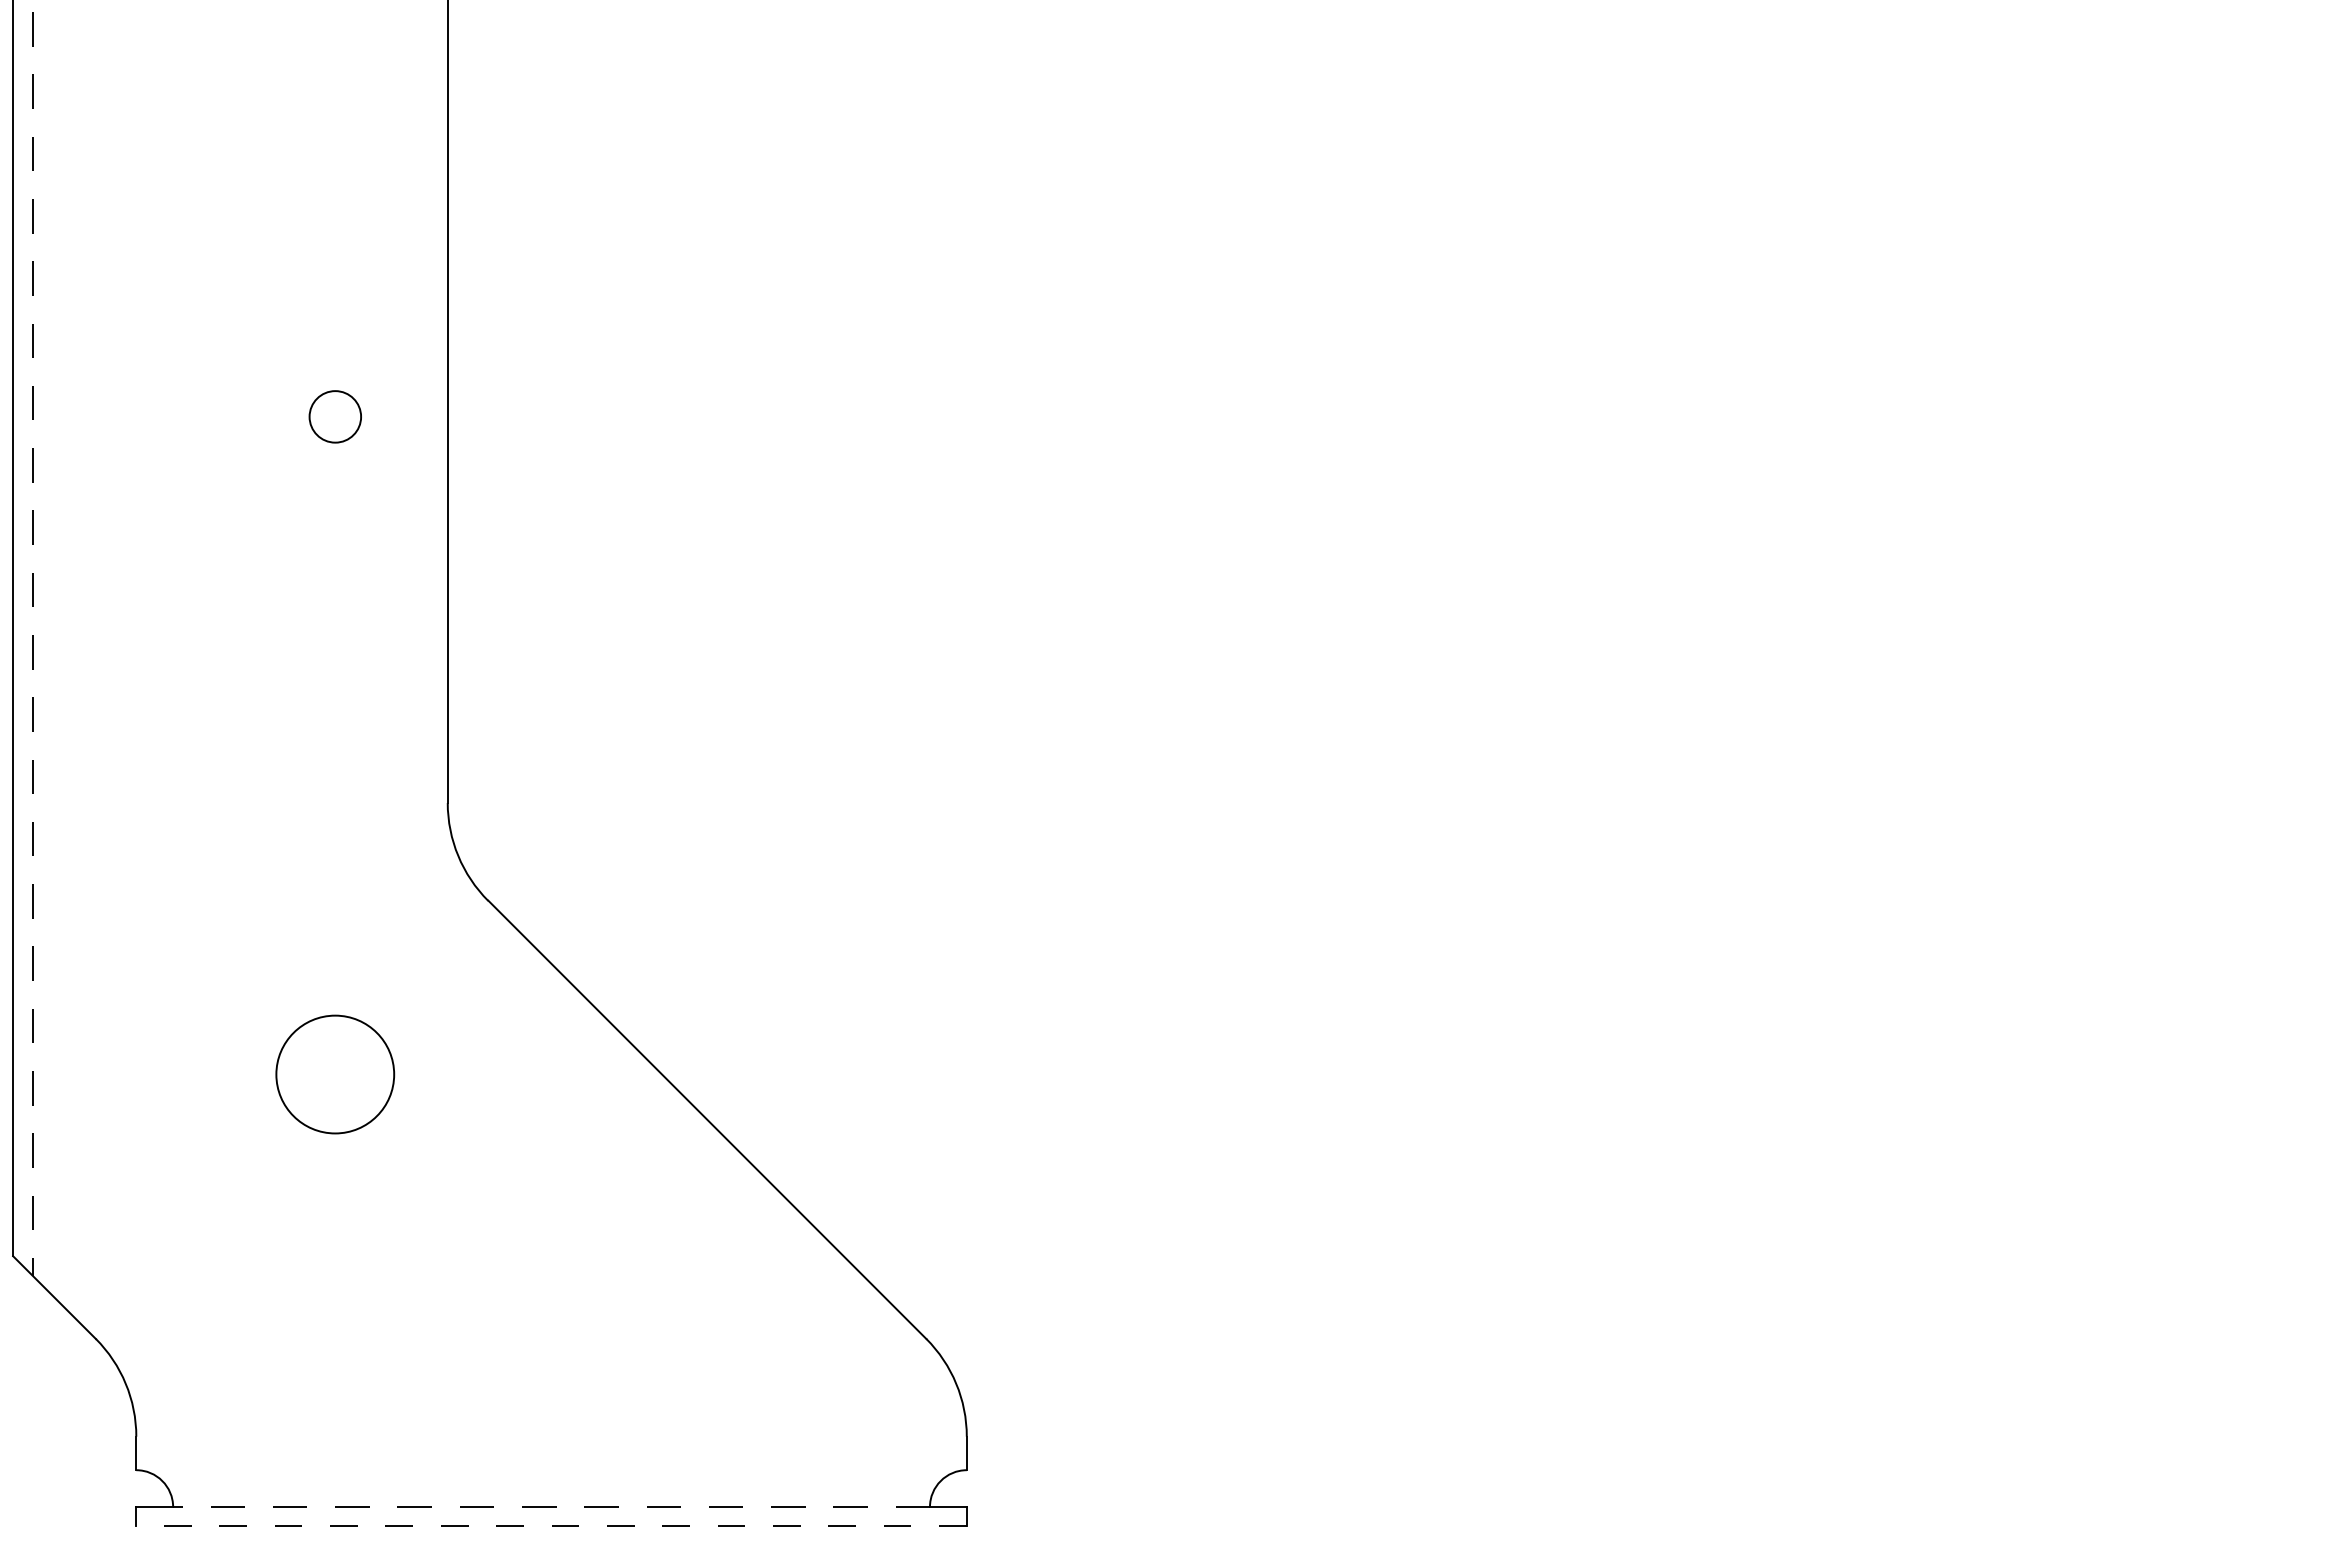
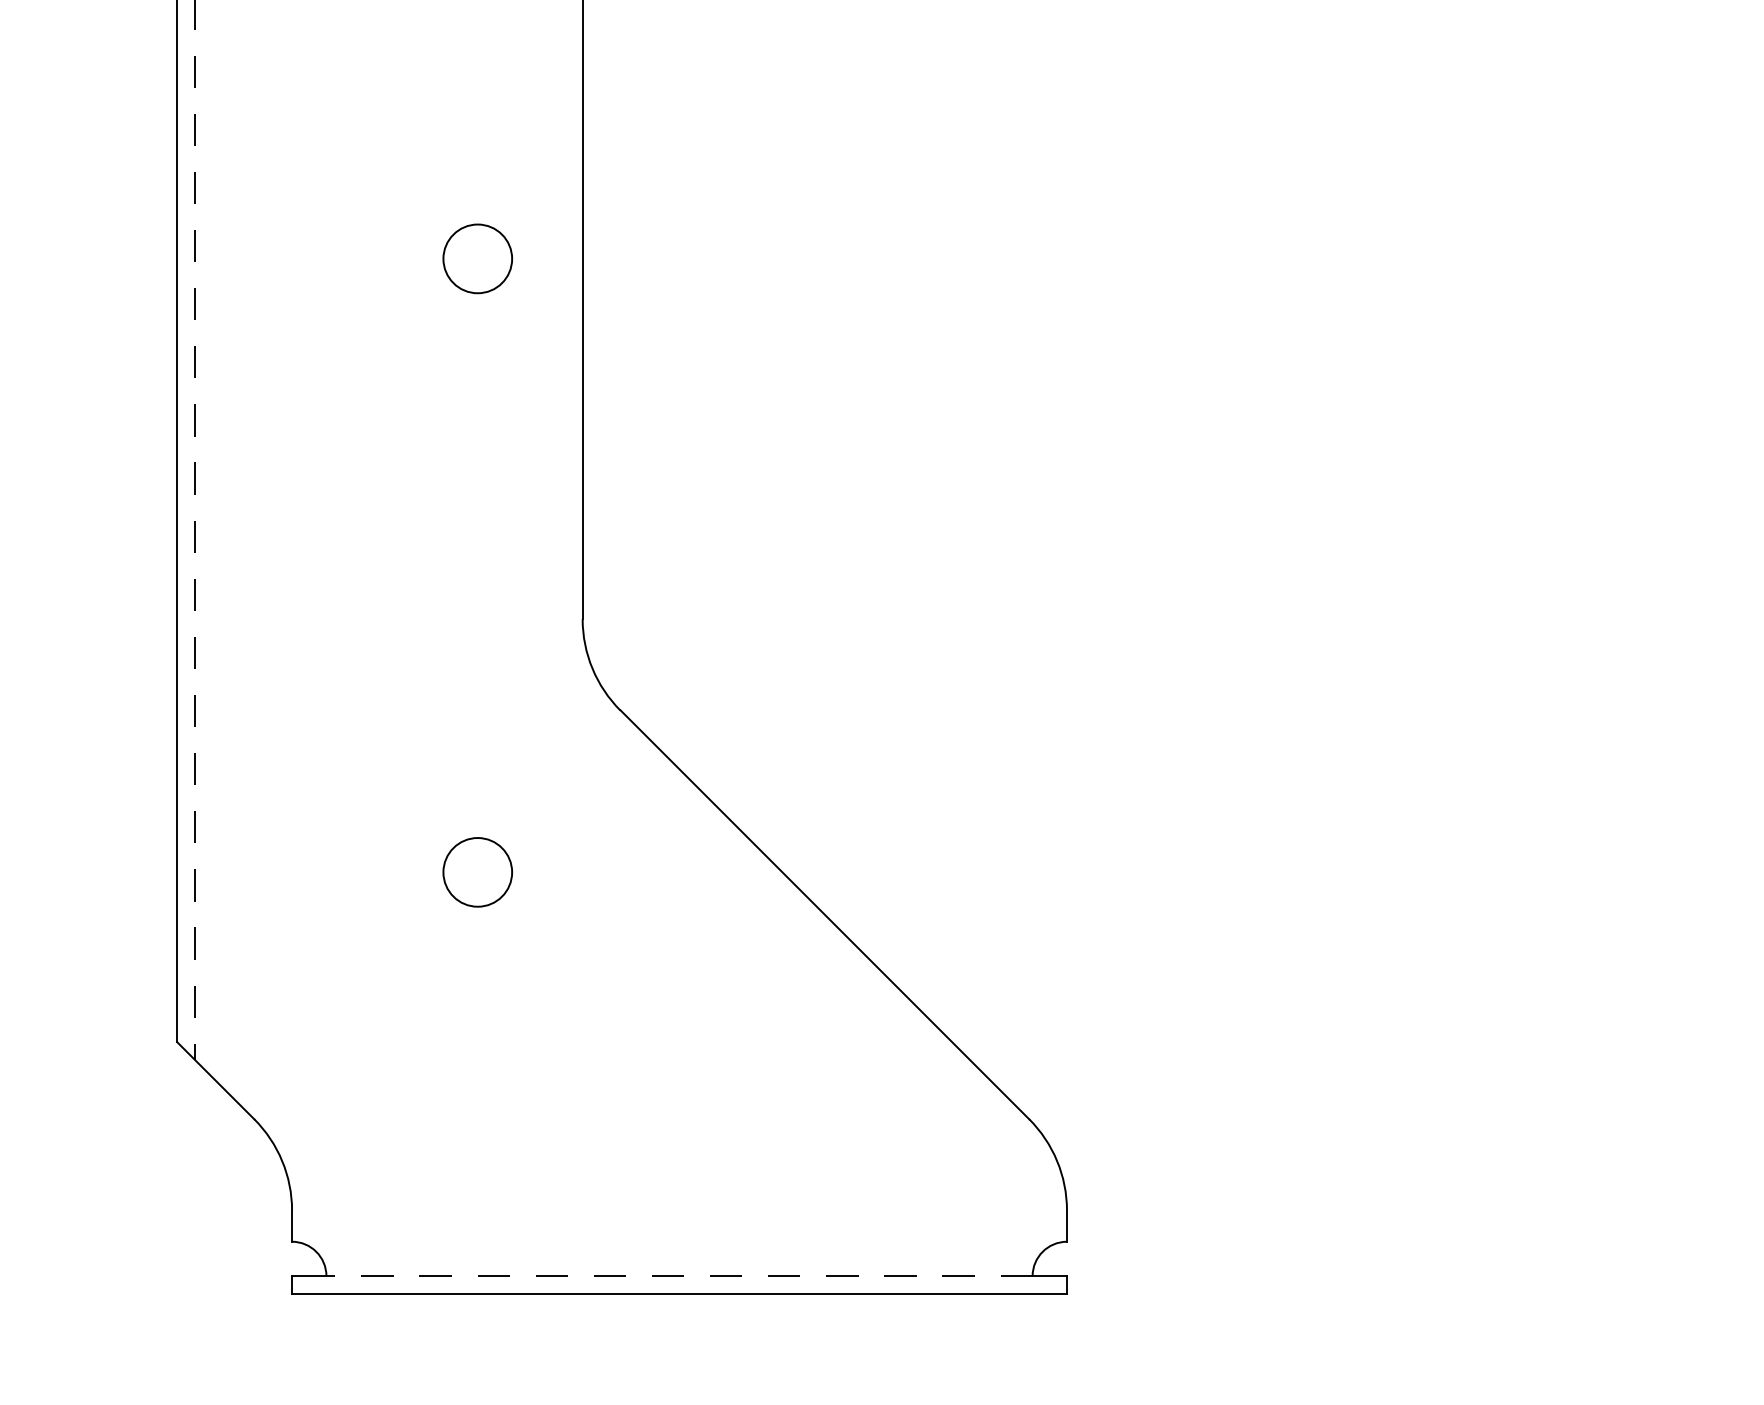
circle: (335, 416) -> (477, 258), size x1.43
circle: (335, 1073) -> (477, 871), size x0.62
line: (551, 1526) -> (679, 1294), dashed -> solid

